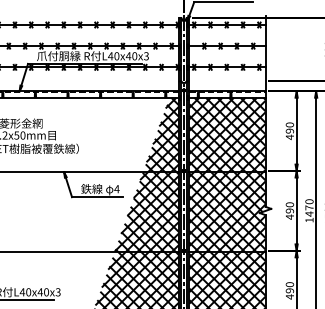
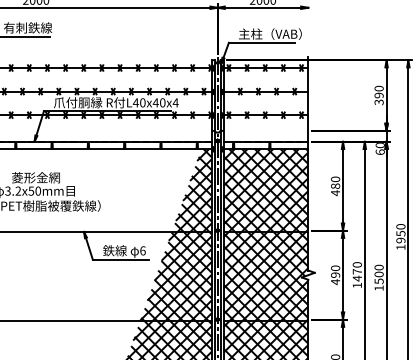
text: (146, 55) -> (175, 102), L40x40x3 -> L40x40x4
text: (289, 131) -> (335, 186), 490 -> 480
text: (116, 188) -> (142, 250), 4 -> 6

